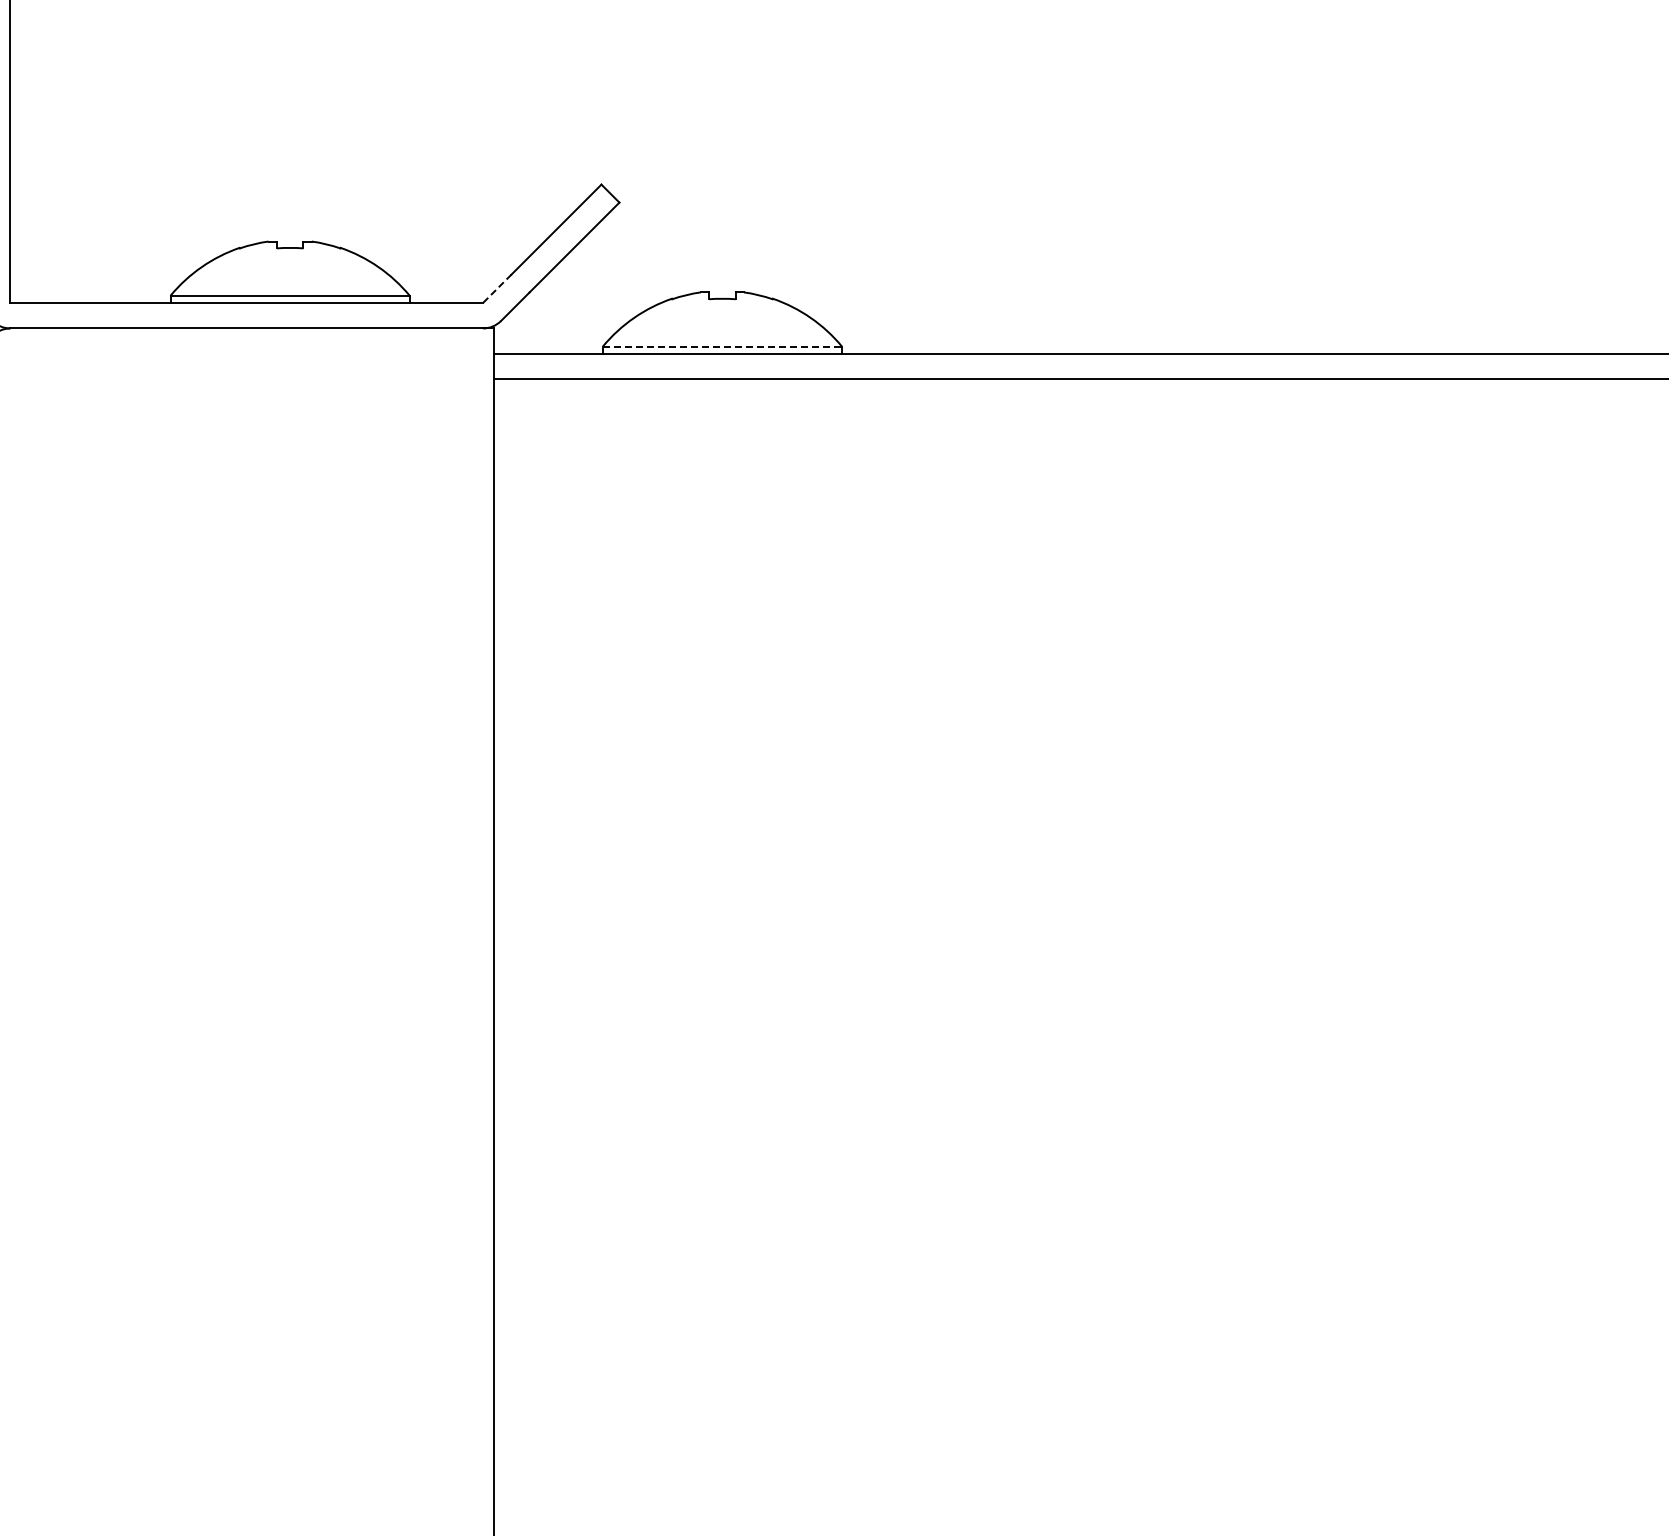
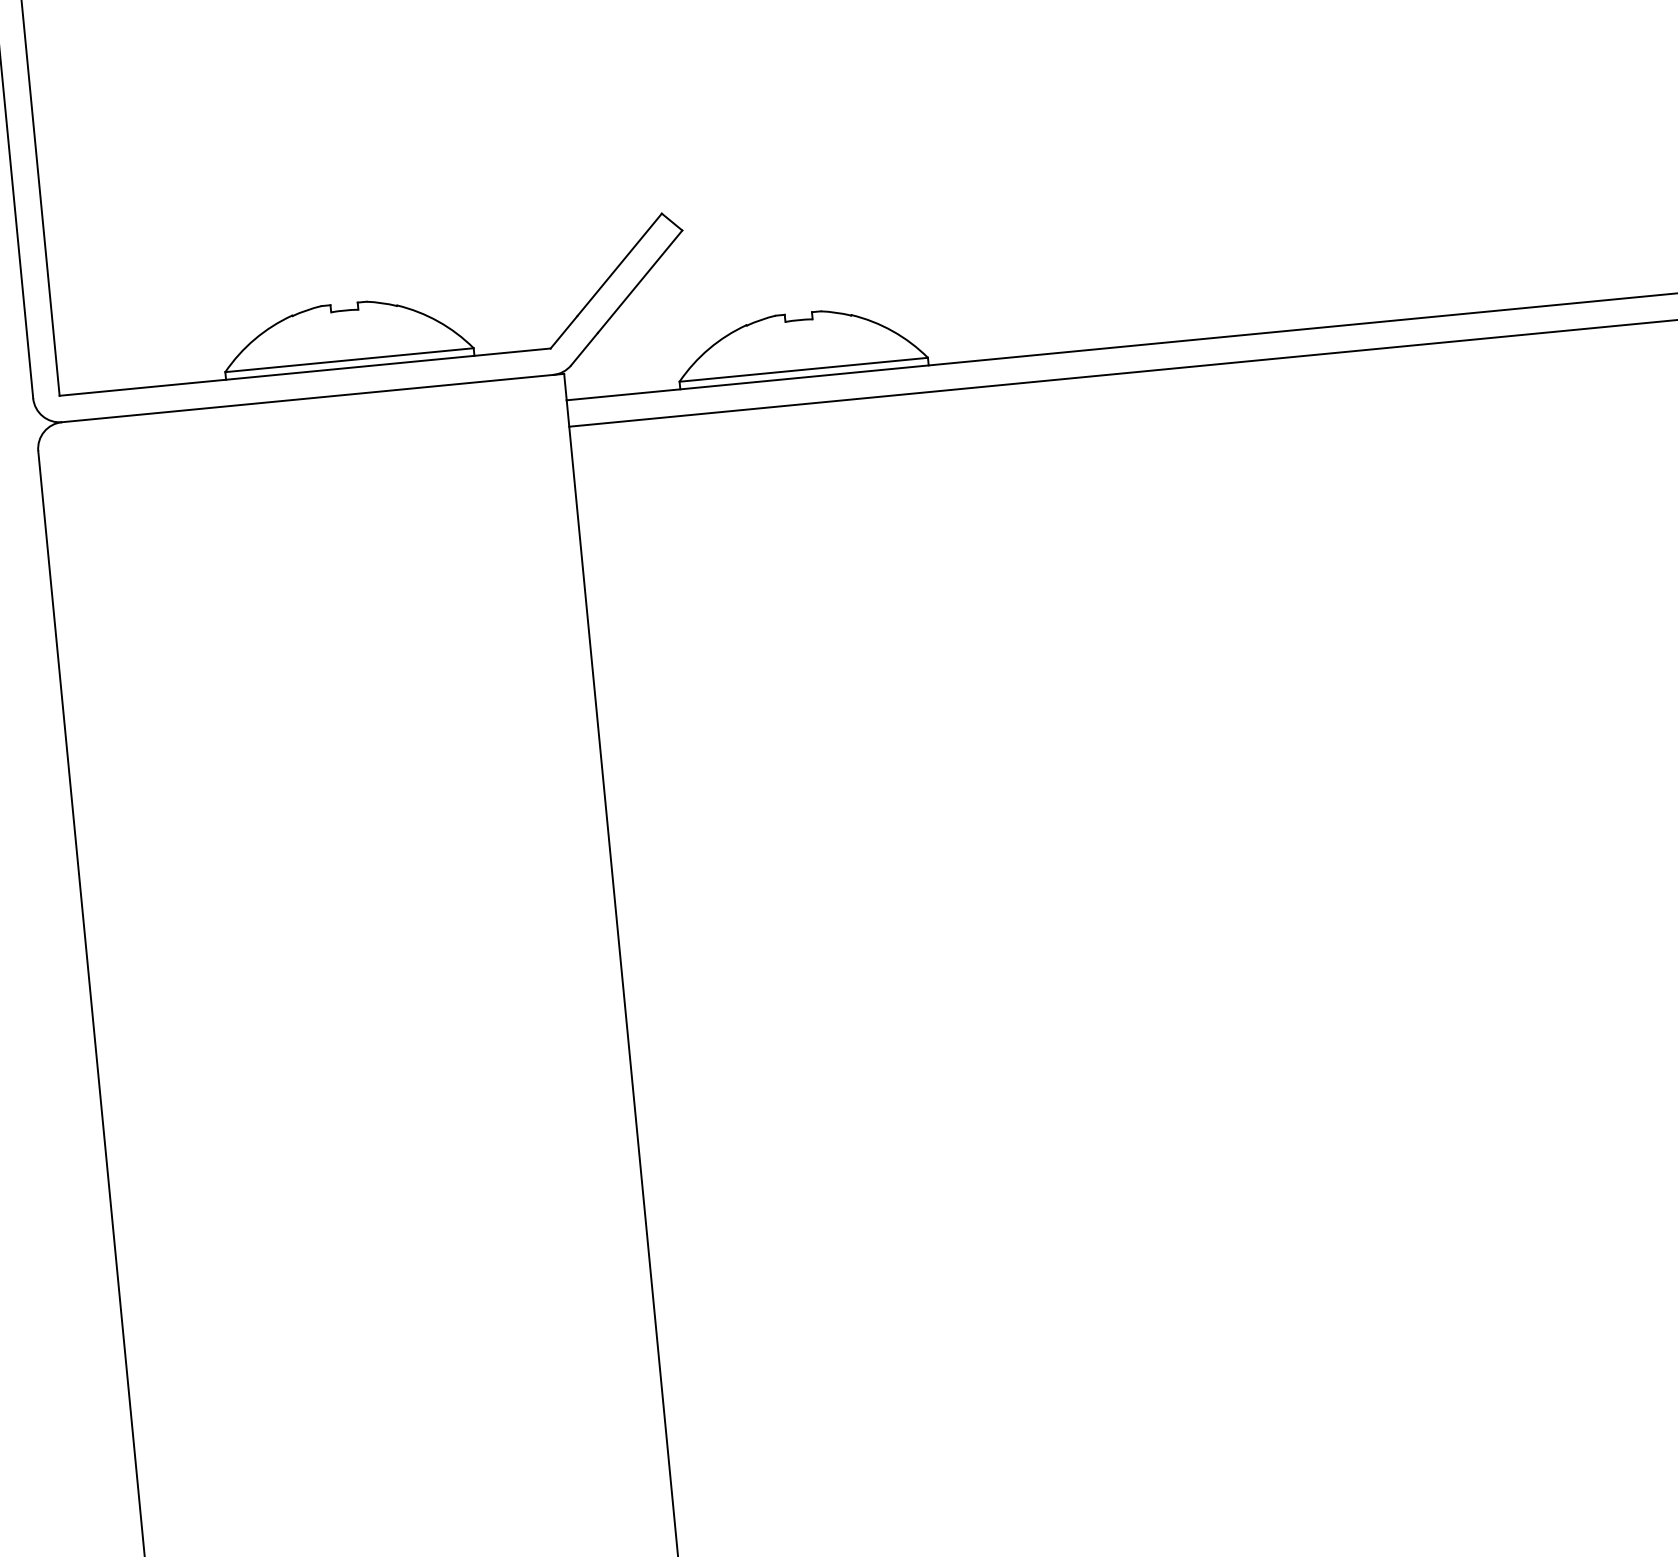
line: (496, 289) -> (563, 333), dashed -> solid
line: (722, 346) -> (803, 369), dashed -> solid

